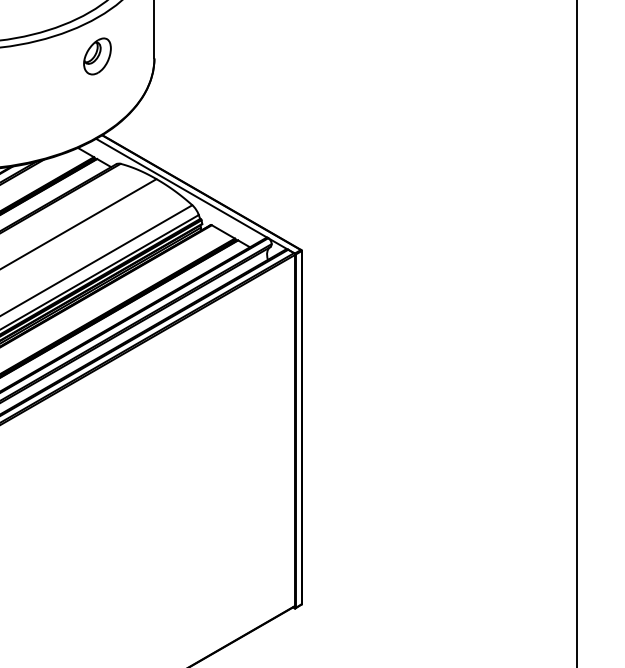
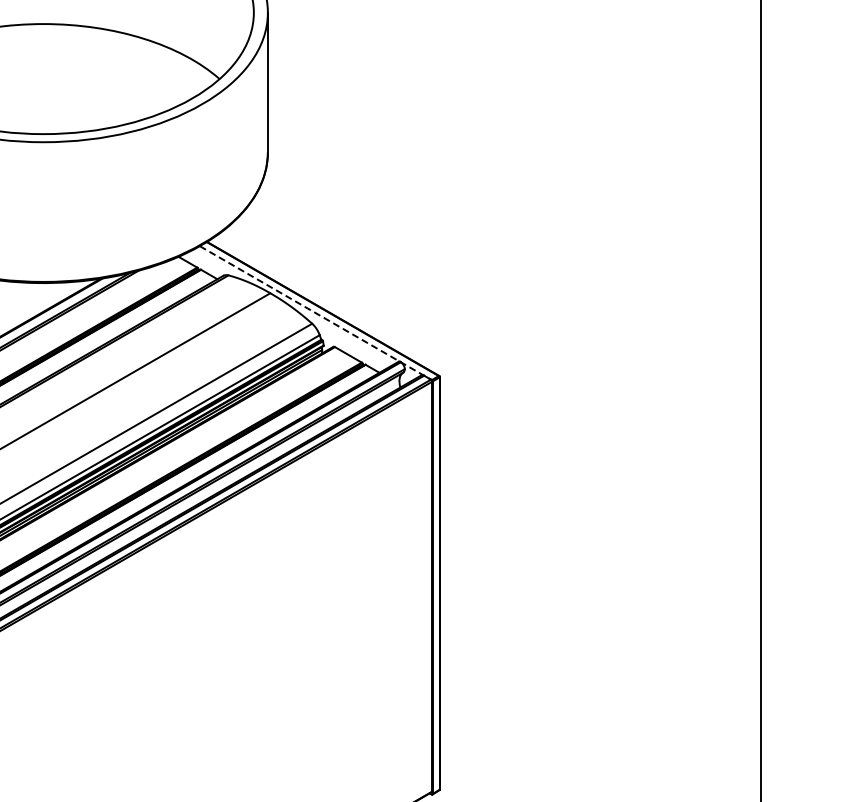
part: (96, 56) -> (200, 149), removed
line: (195, 196) -> (315, 313), solid -> dashed

